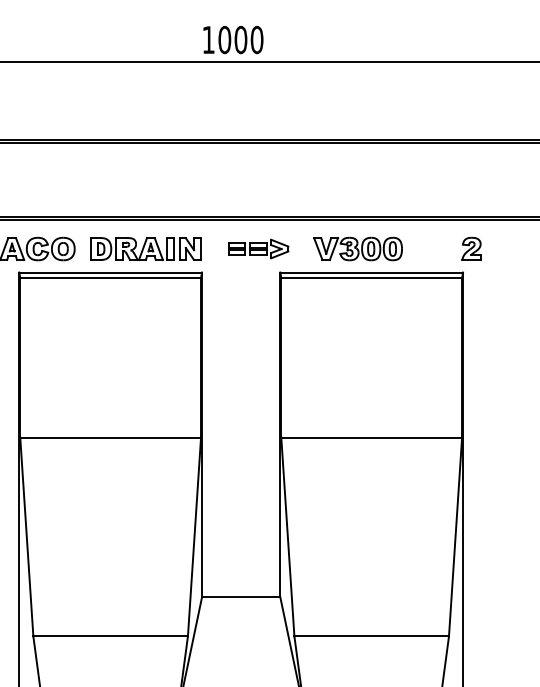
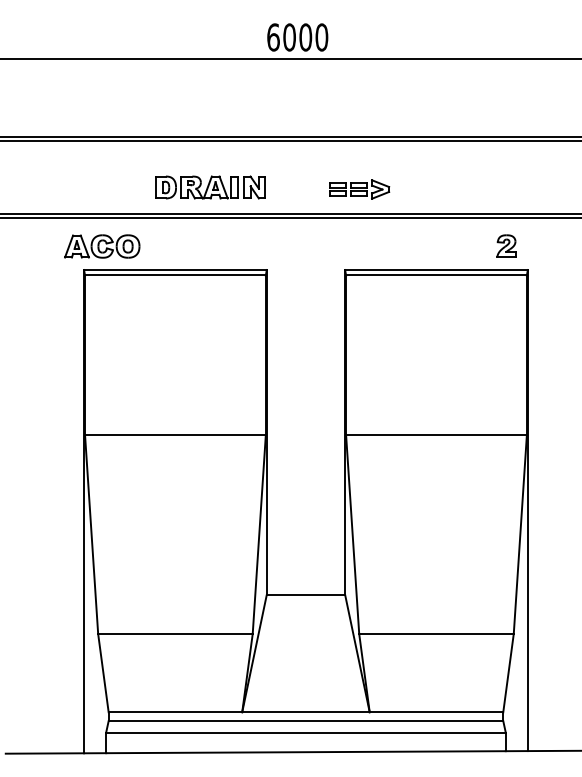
text: (208, 40) -> (273, 37), 1000 -> 6000
part: (471, 248) -> (506, 245), moved
part: (145, 249) -> (210, 187), moved
part: (258, 249) -> (359, 189), moved
part: (357, 249) -> (422, 246), removed

